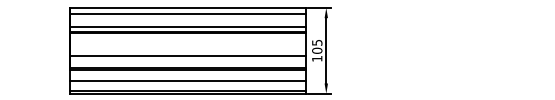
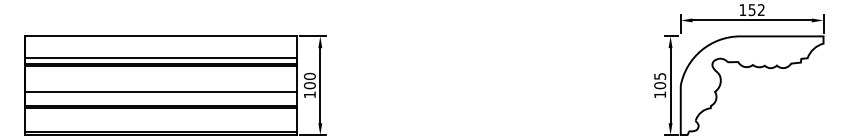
line: (187, 14) -> (160, 43), removed
text: (316, 42) -> (309, 76), 105 -> 100
line: (187, 81) -> (160, 120), removed

